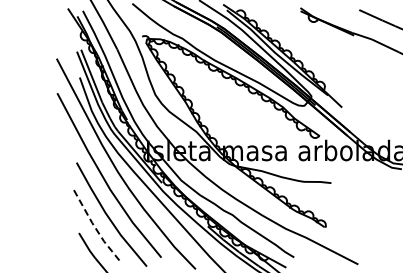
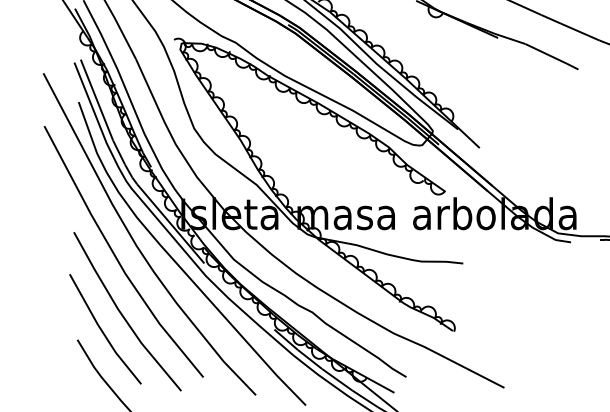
line: (95, 227) -> (102, 331), dashed -> solid

